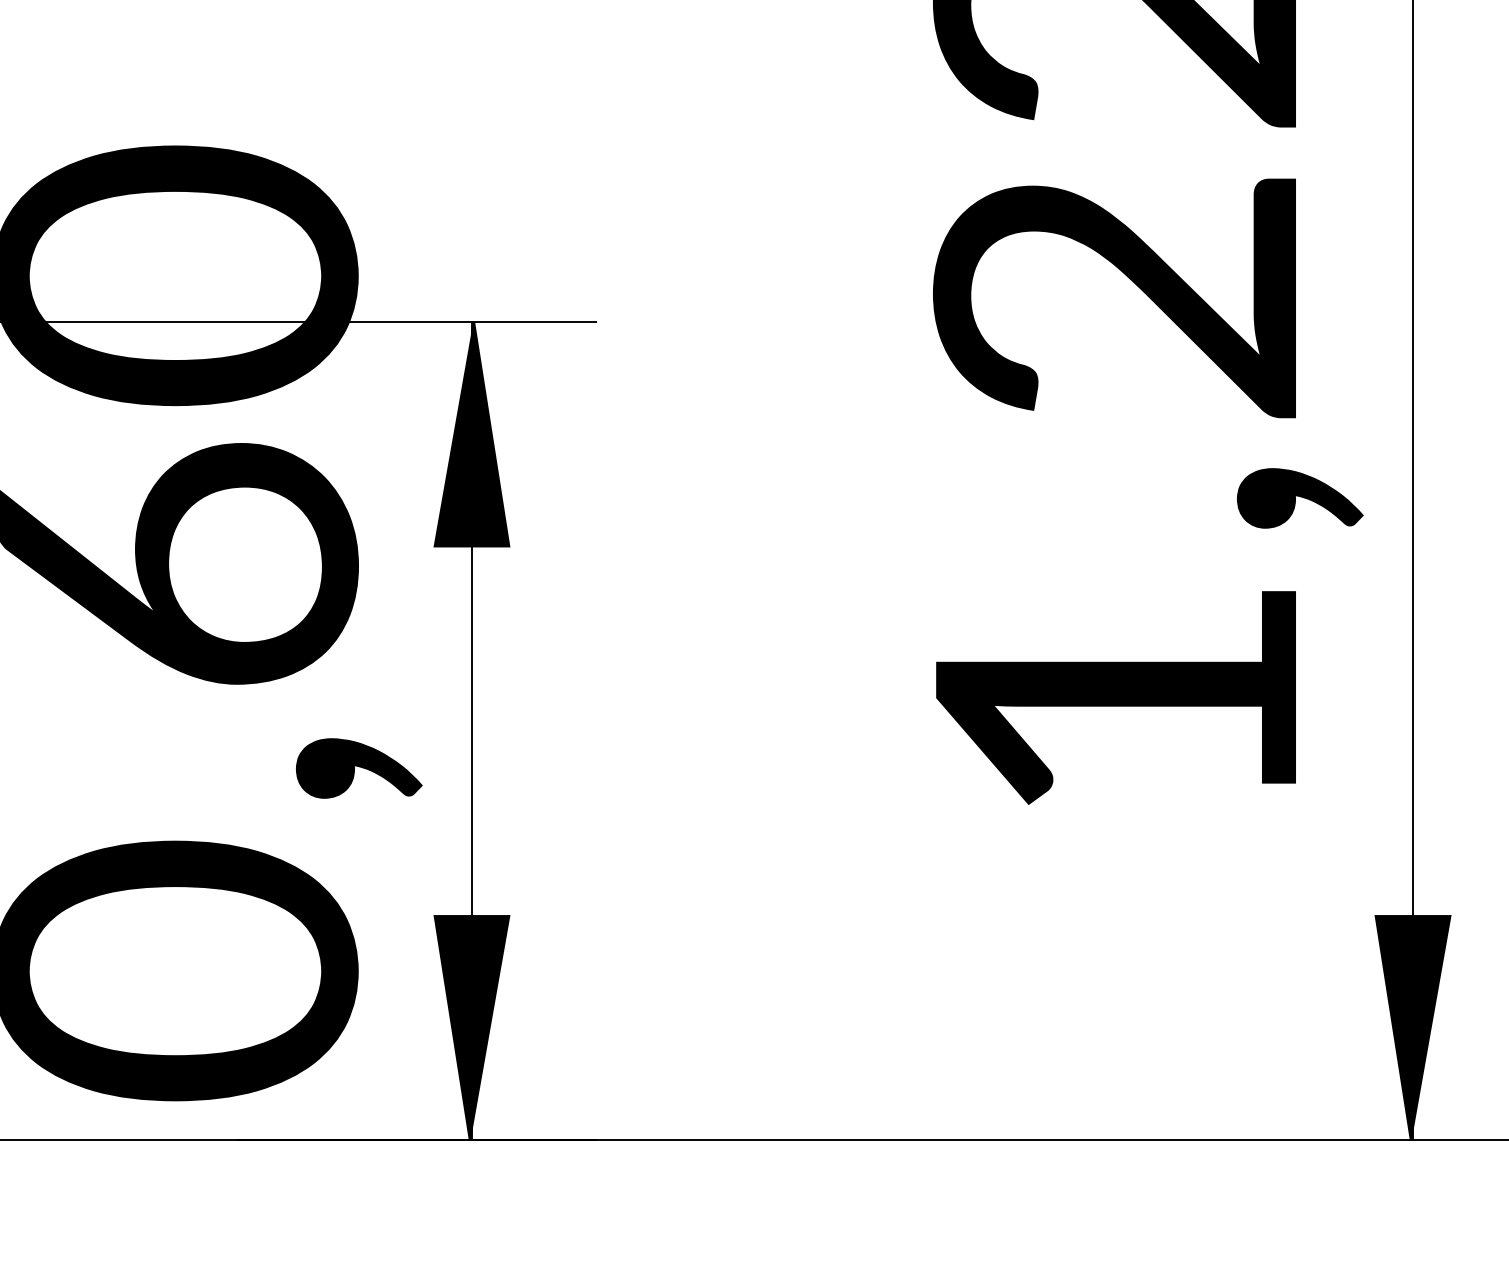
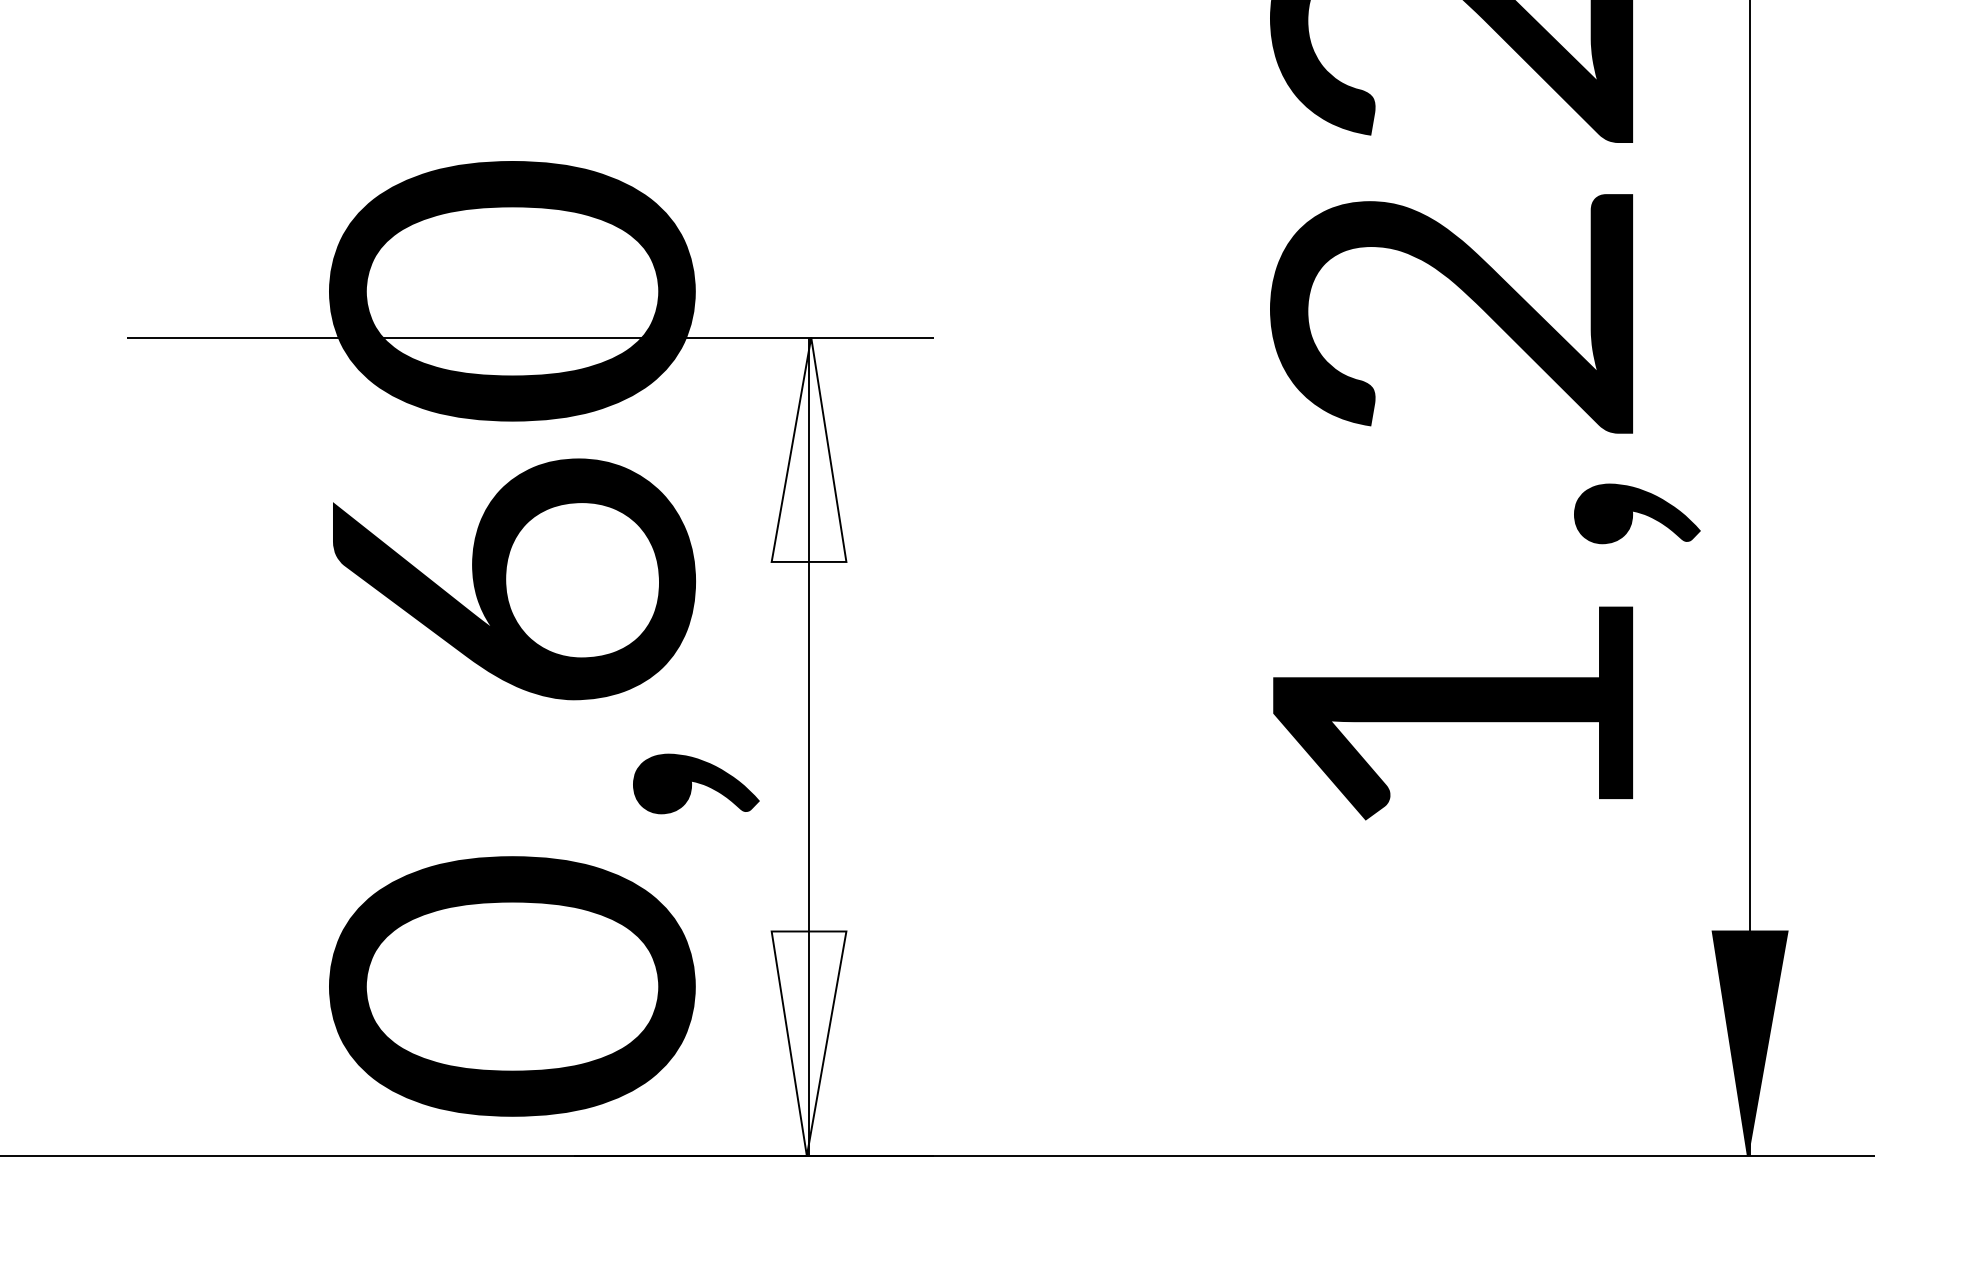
fill: (471, 434) -> (808, 449), removed
fill: (471, 1028) -> (808, 1043), removed

